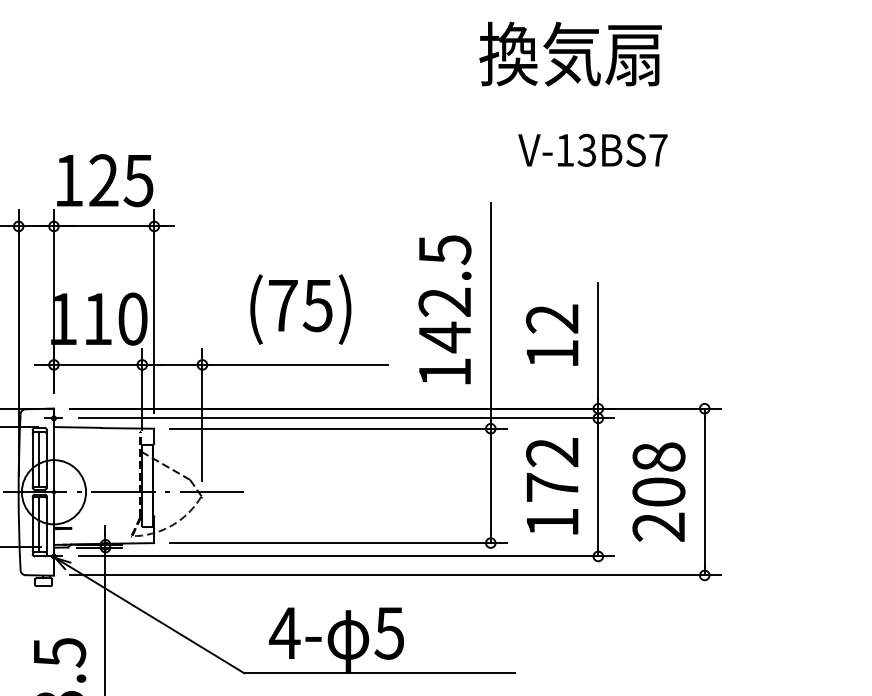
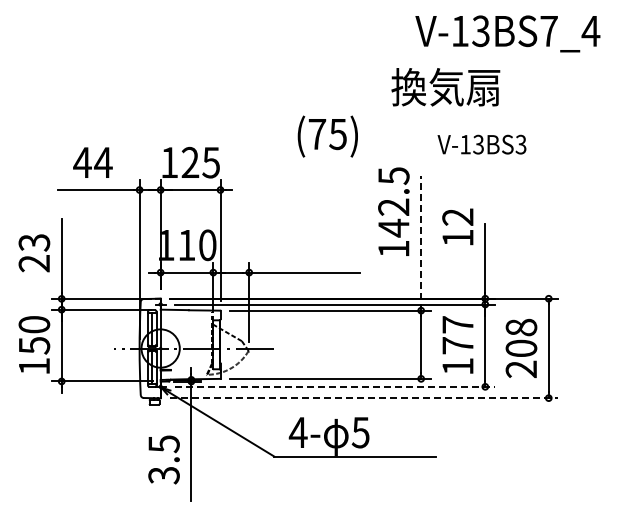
text: (570, 54) -> (445, 87), moved
text: (657, 150) -> (520, 144), V-13BS7 -> V-13BS3
text: (300, 309) -> (327, 136), moved
text: (444, 309) -> (393, 211), moved
line: (491, 314) -> (421, 242), solid -> dashed
text: (551, 334) -> (457, 226), moved
text: (551, 451) -> (457, 324), 172 -> 177
line: (347, 555) -> (335, 386), solid -> dashed
line: (395, 576) -> (364, 398), solid -> dashed

